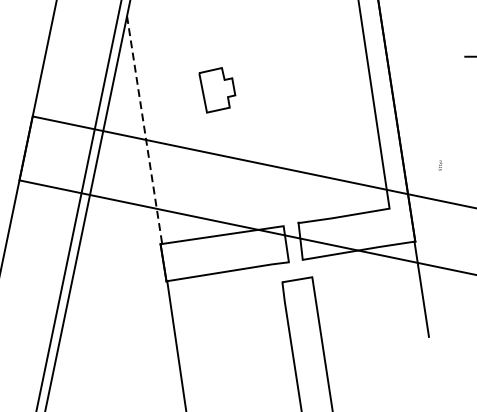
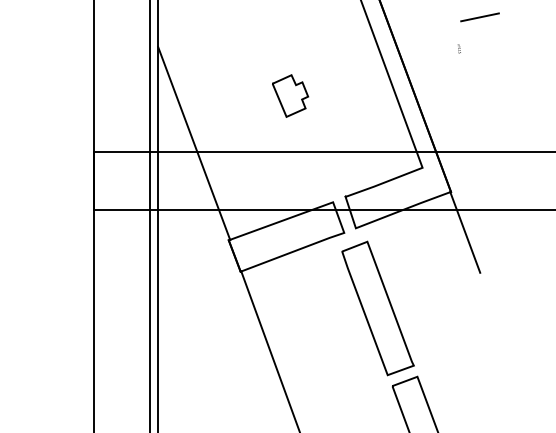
part: (216, 90) -> (290, 95), moved
line: (144, 130) -> (194, 143), dashed -> solid
text: (439, 164) -> (458, 48), moved

